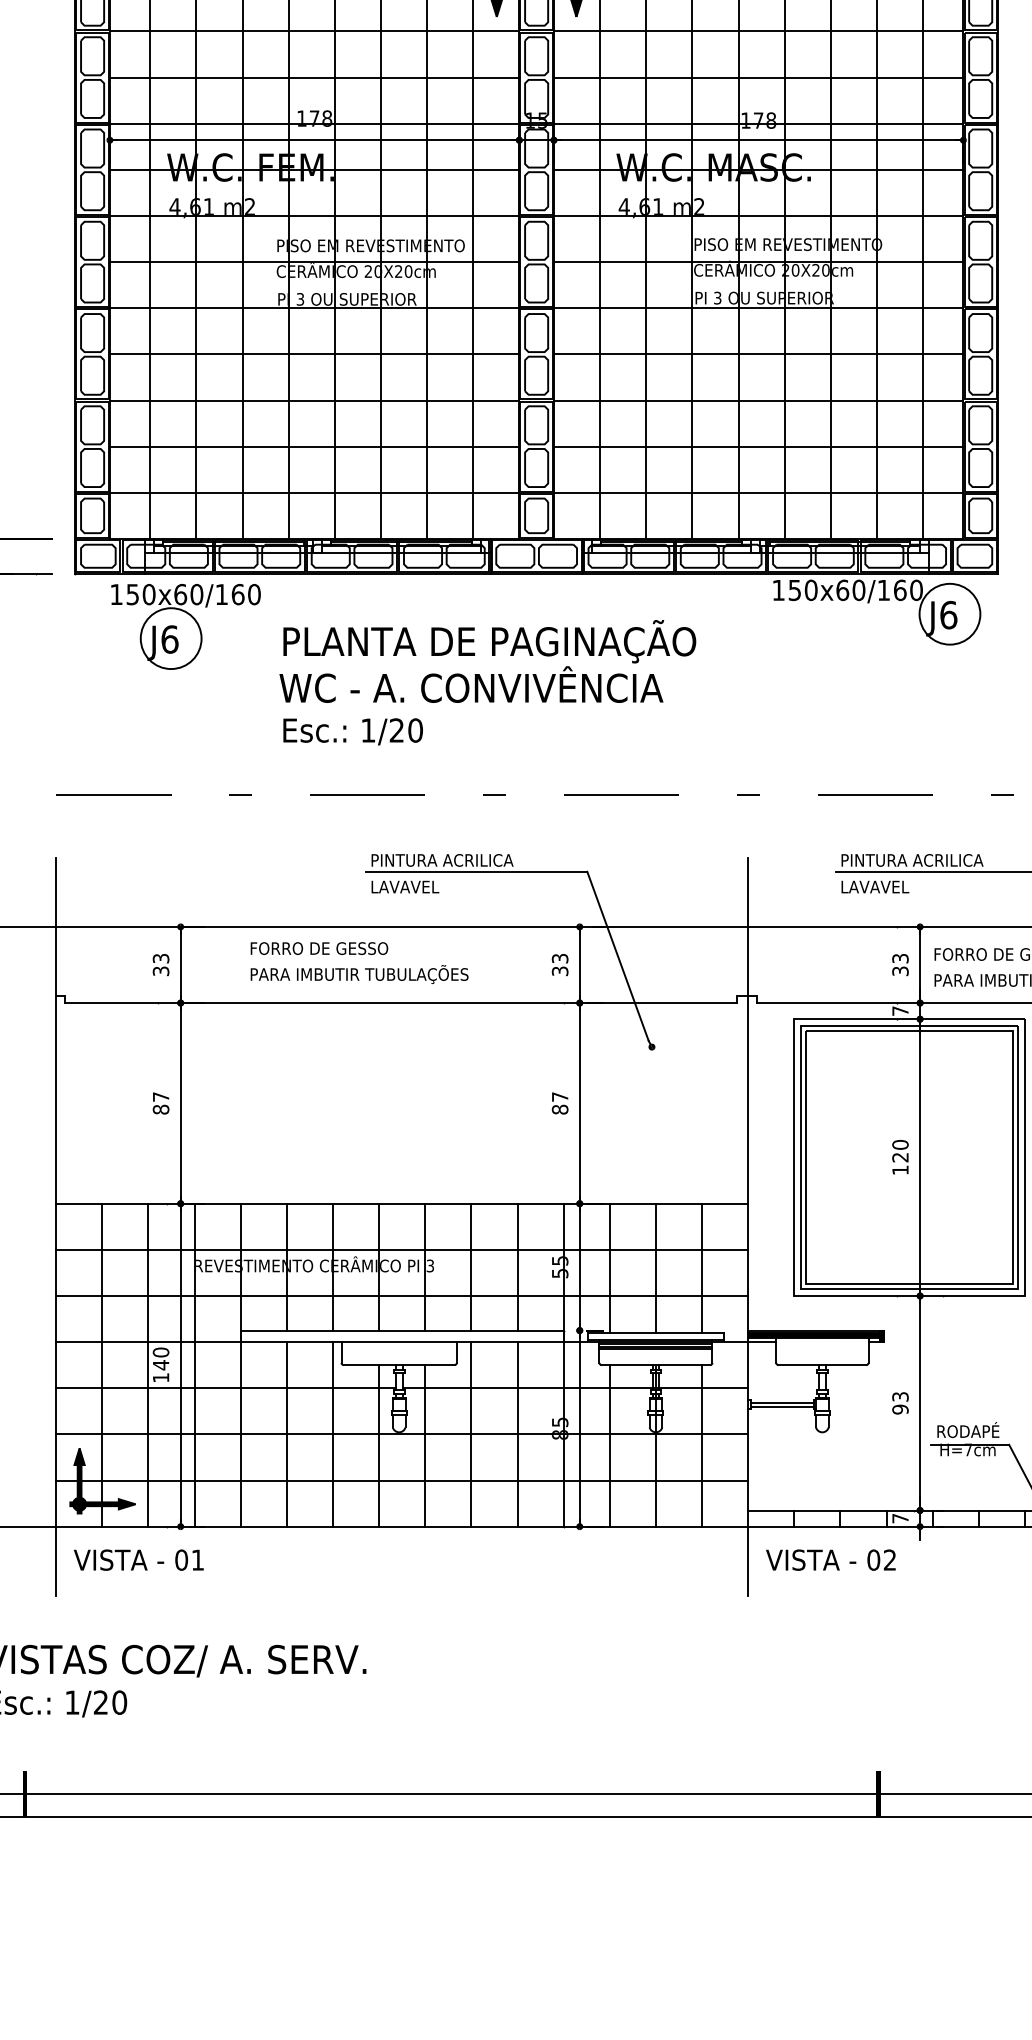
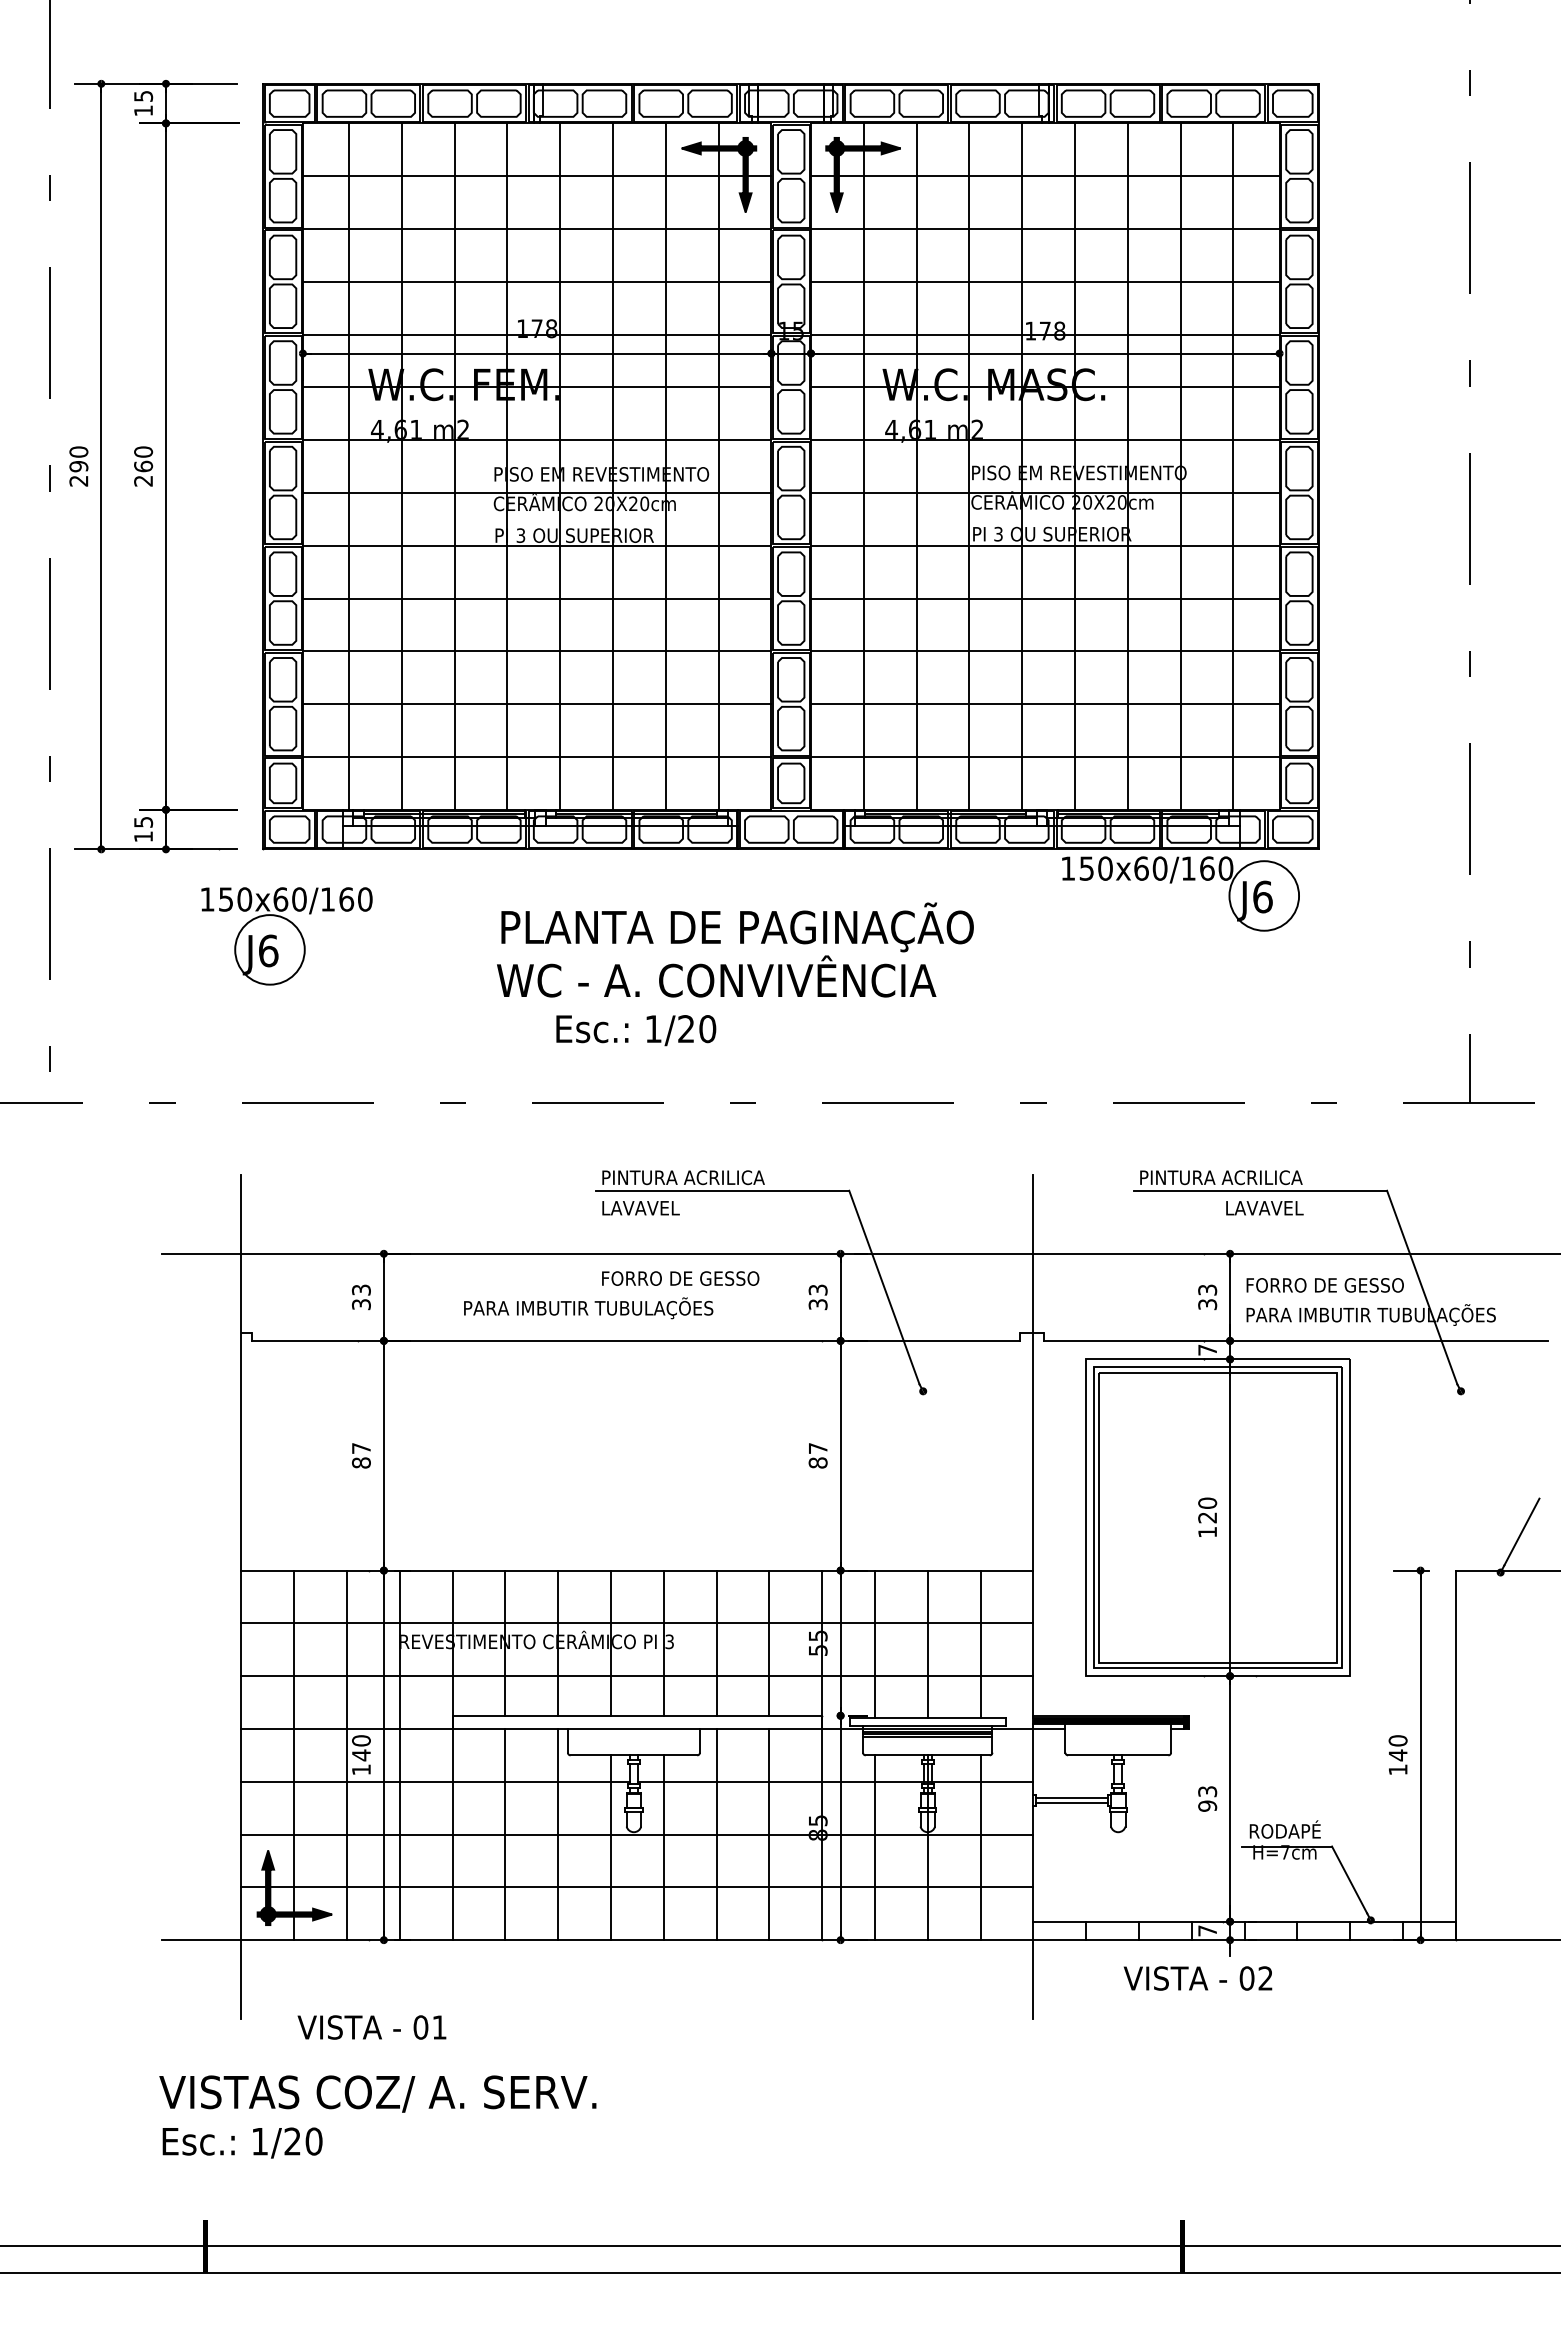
part: (185, 626) -> (286, 936), moved
text: (353, 731) -> (636, 1030), moved
text: (875, 887) -> (1264, 1208), moved
text: (319, 948) -> (680, 1278), moved
text: (138, 1560) -> (371, 2027), moved
text: (830, 1560) -> (1197, 1978), moved

